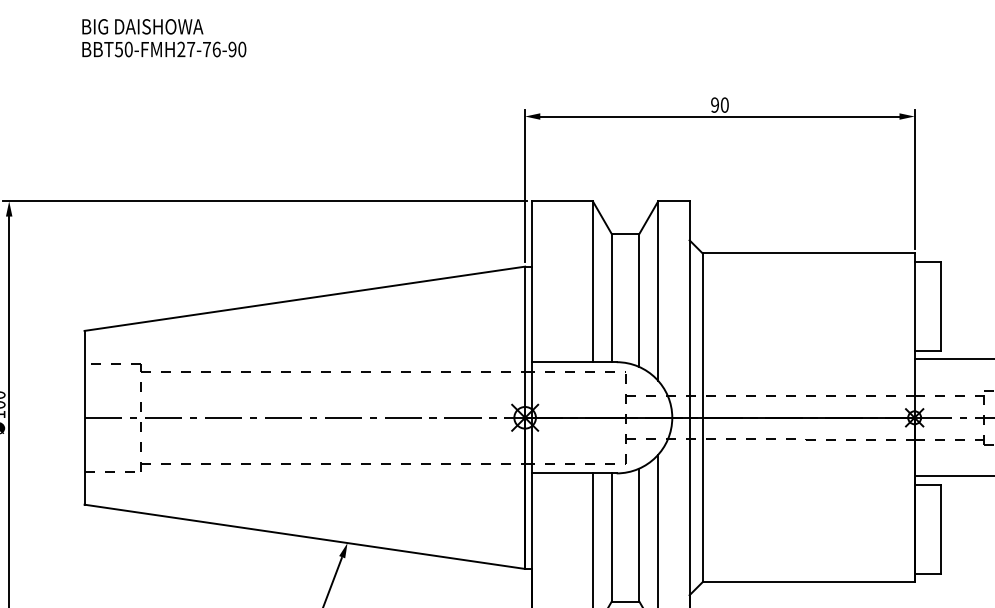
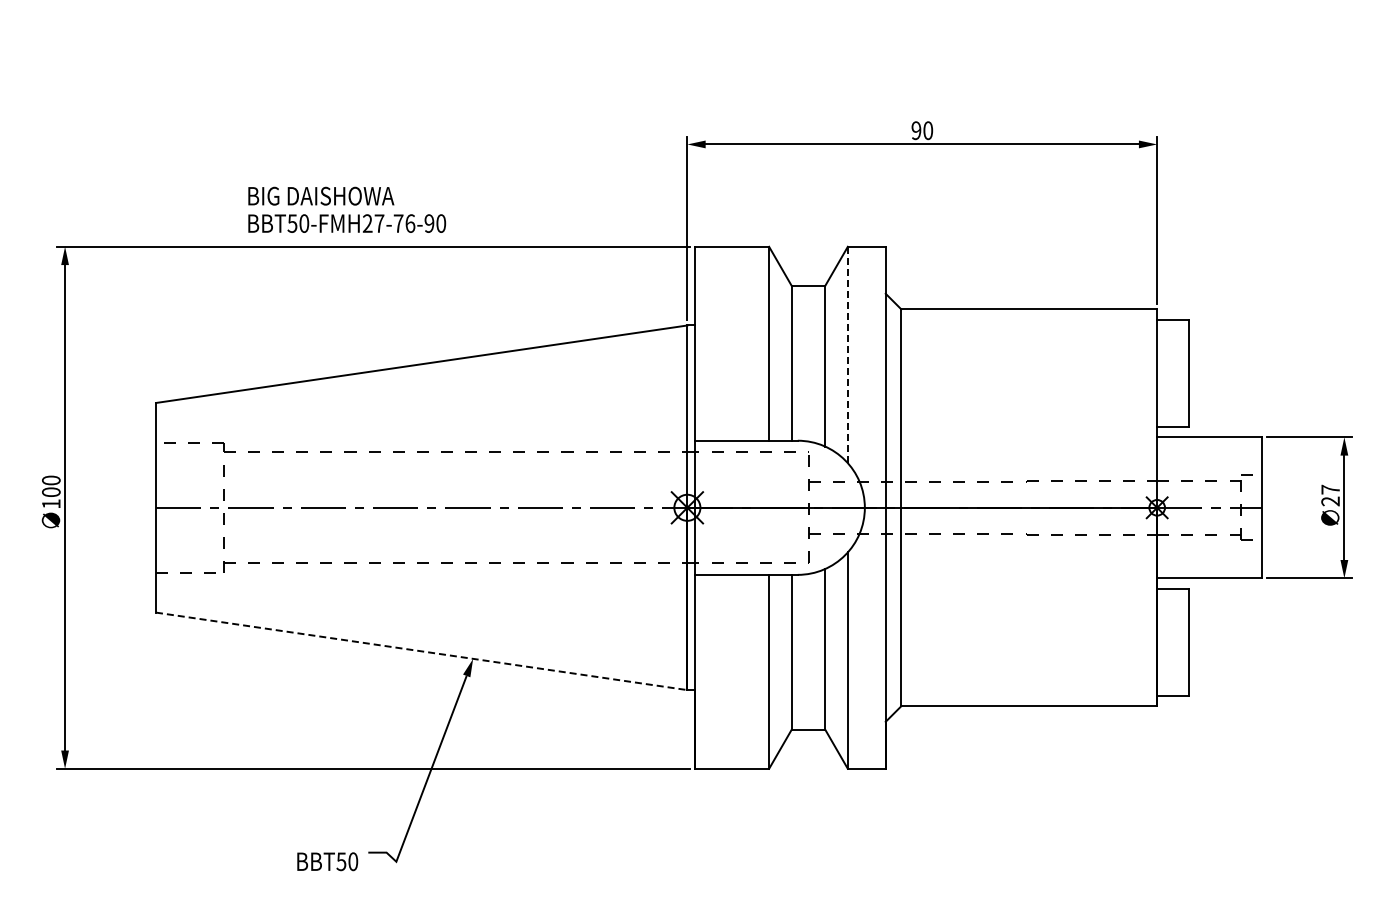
text: (164, 37) -> (347, 209), moved
line: (657, 291) -> (847, 355), solid -> dashed
line: (304, 536) -> (421, 651), solid -> dashed

